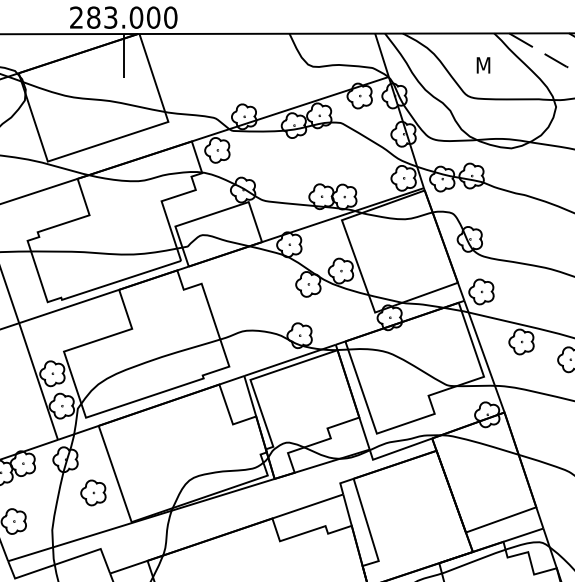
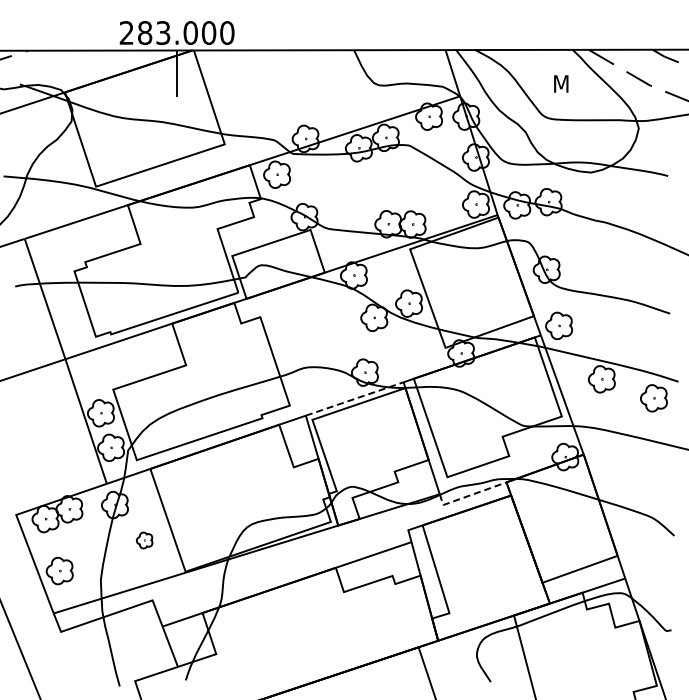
line: (289, 359) -> (354, 398), solid -> dashed
line: (397, 450) -> (469, 495), solid -> dashed
part: (93, 492) -> (144, 540), size x0.6

